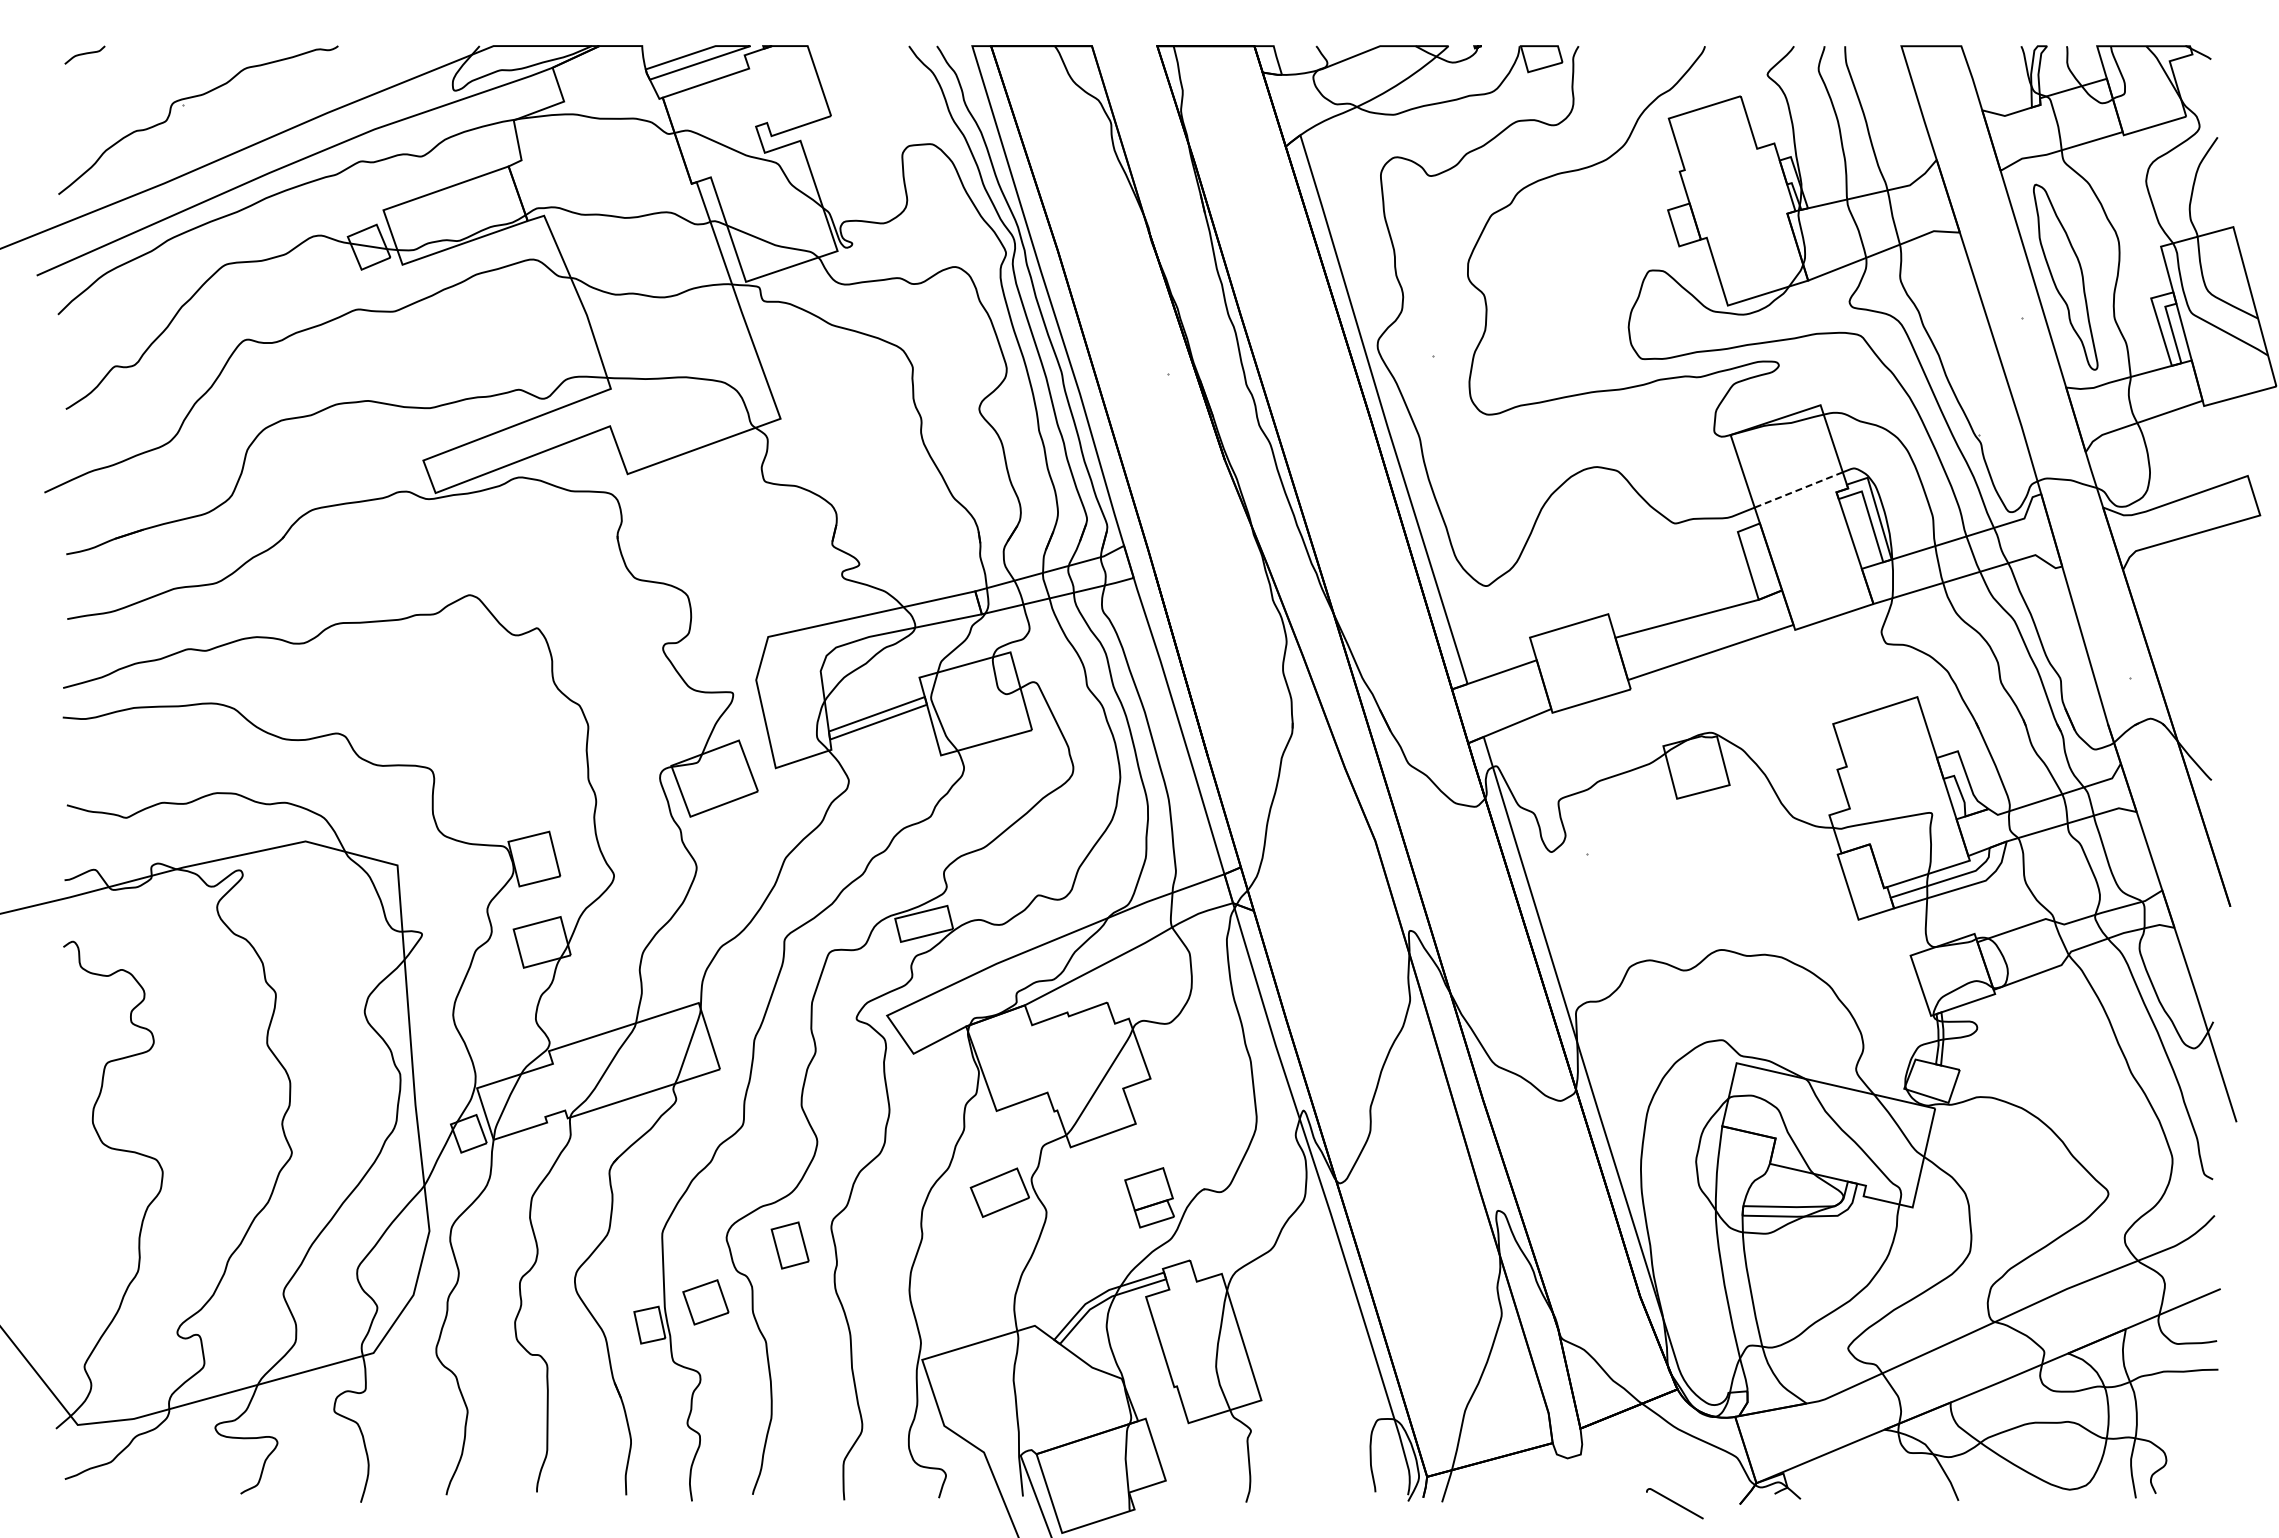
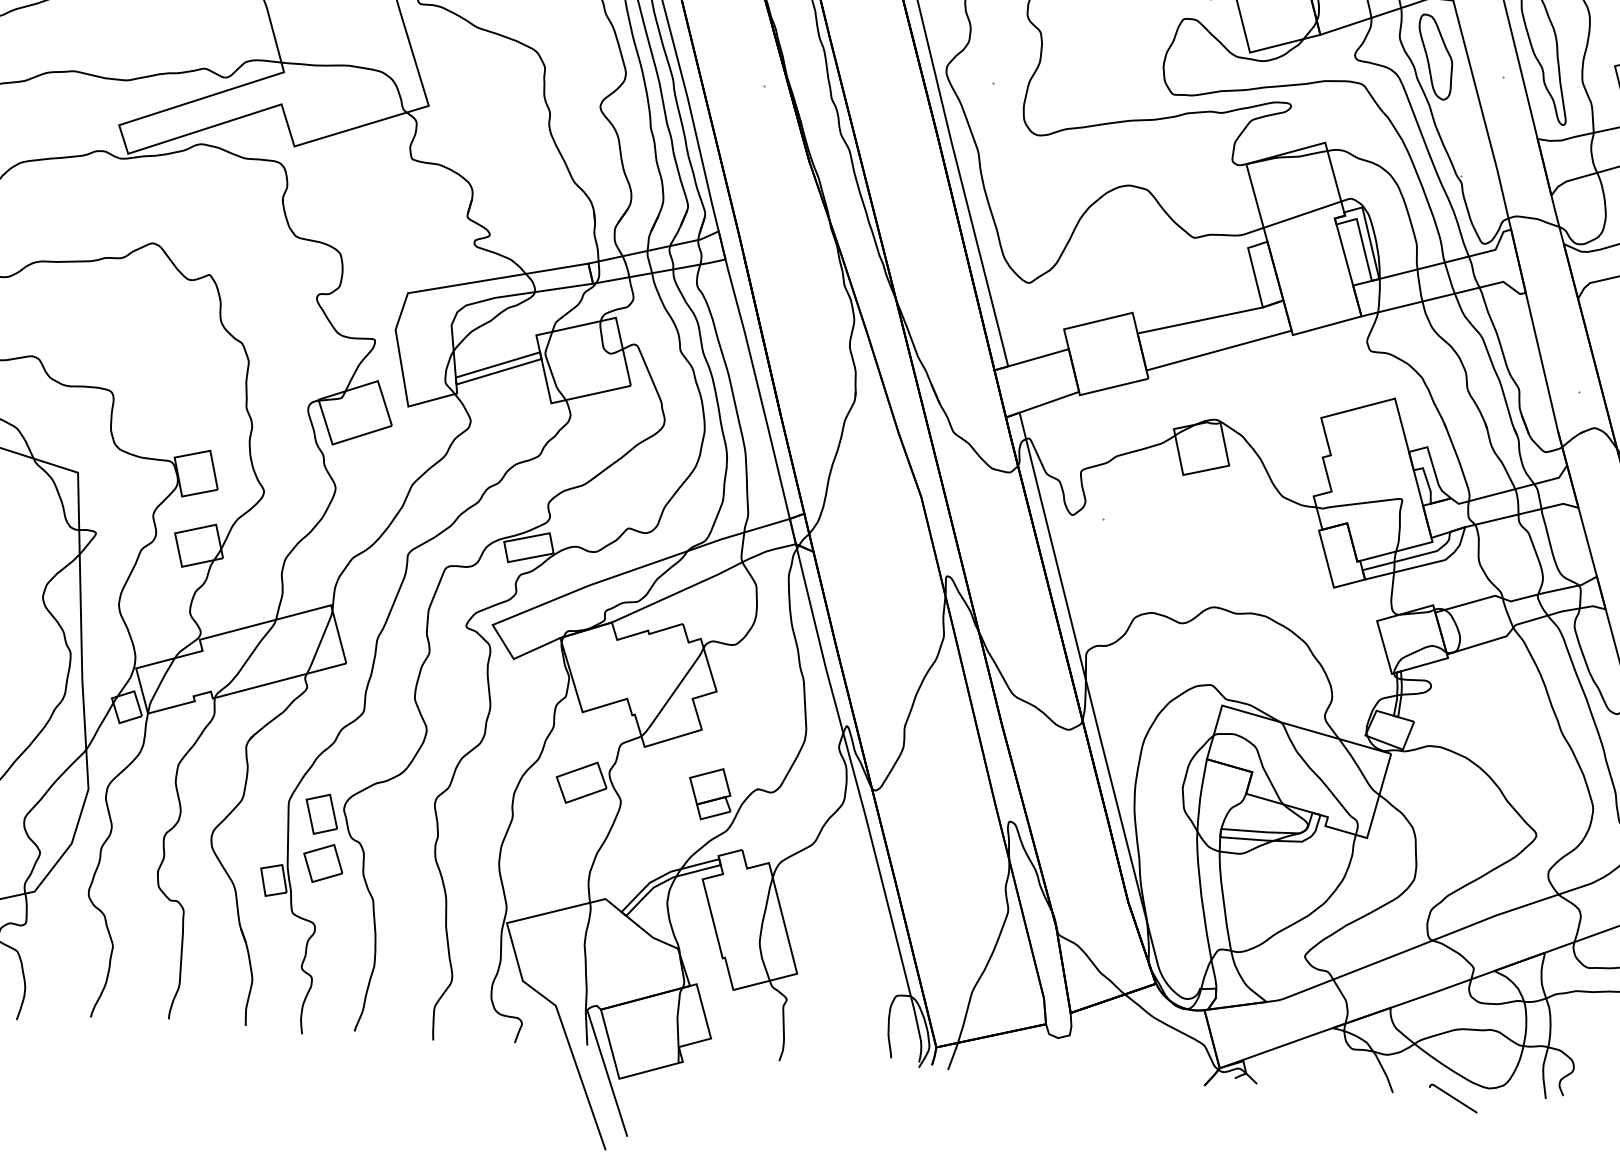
part: (1942, 298) -> (1435, 56), added
line: (1799, 489) -> (1303, 214), dashed -> solid
part: (789, 1245) -> (321, 814), moved
curve: (1674, 1503) -> (1453, 1098), moved

